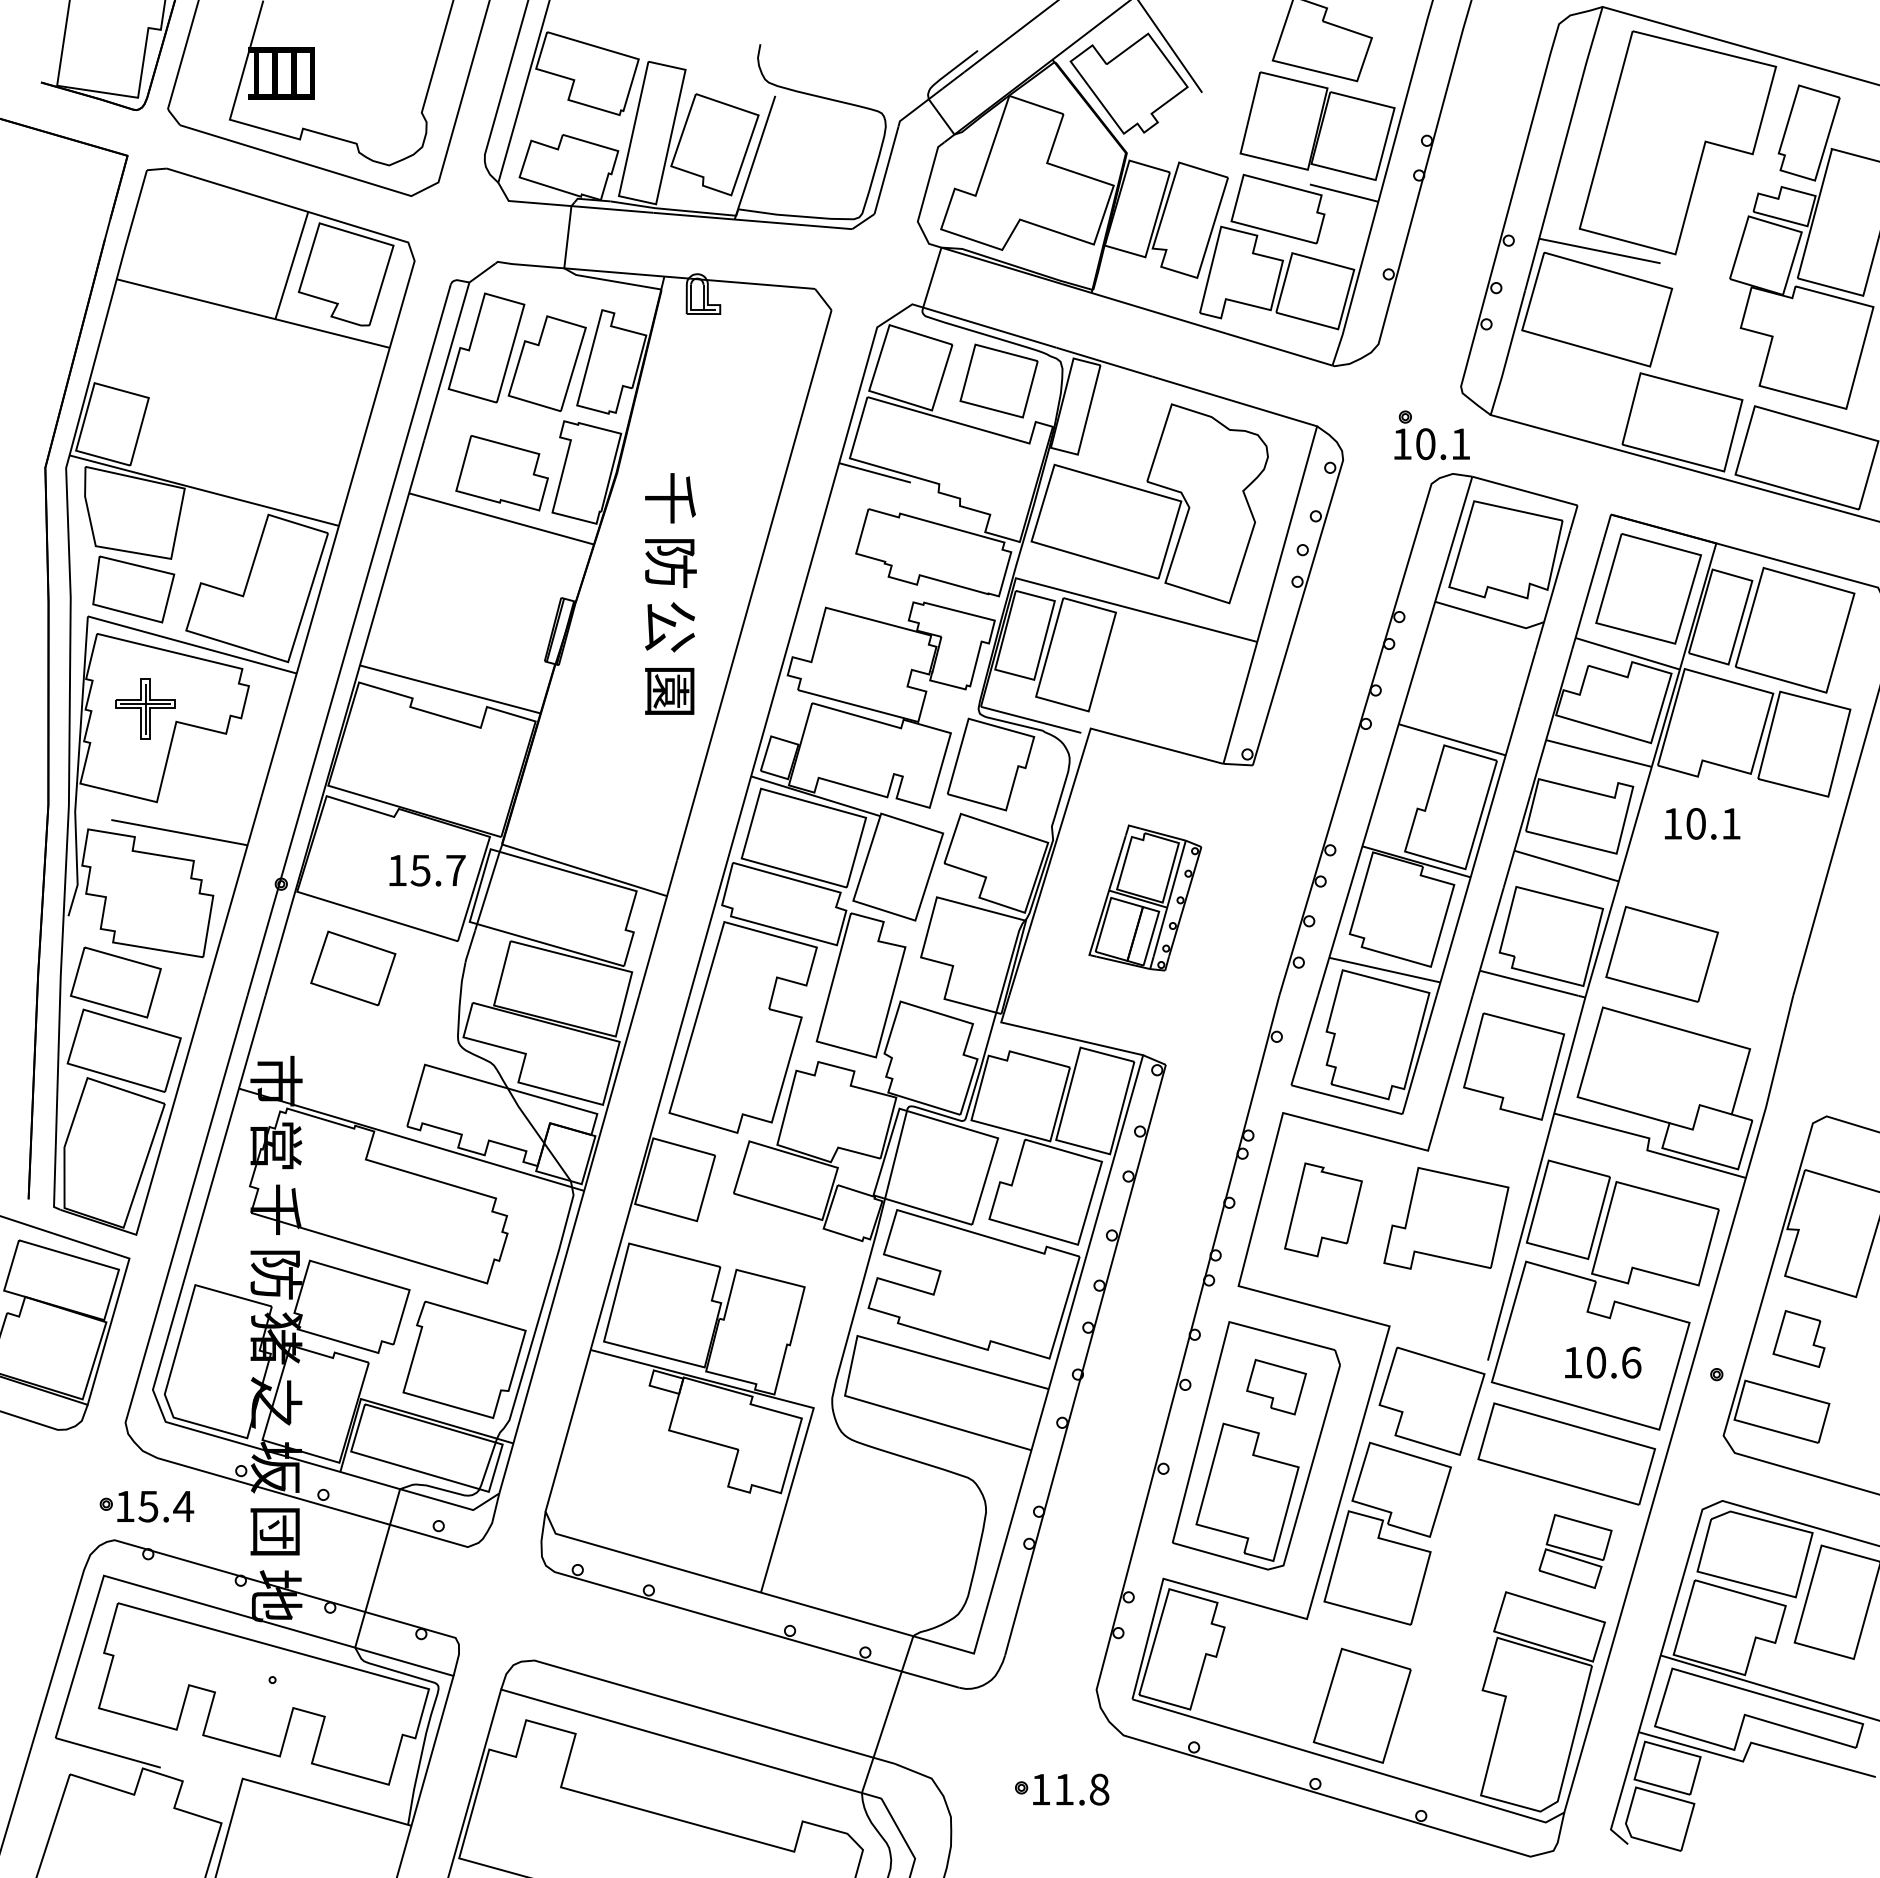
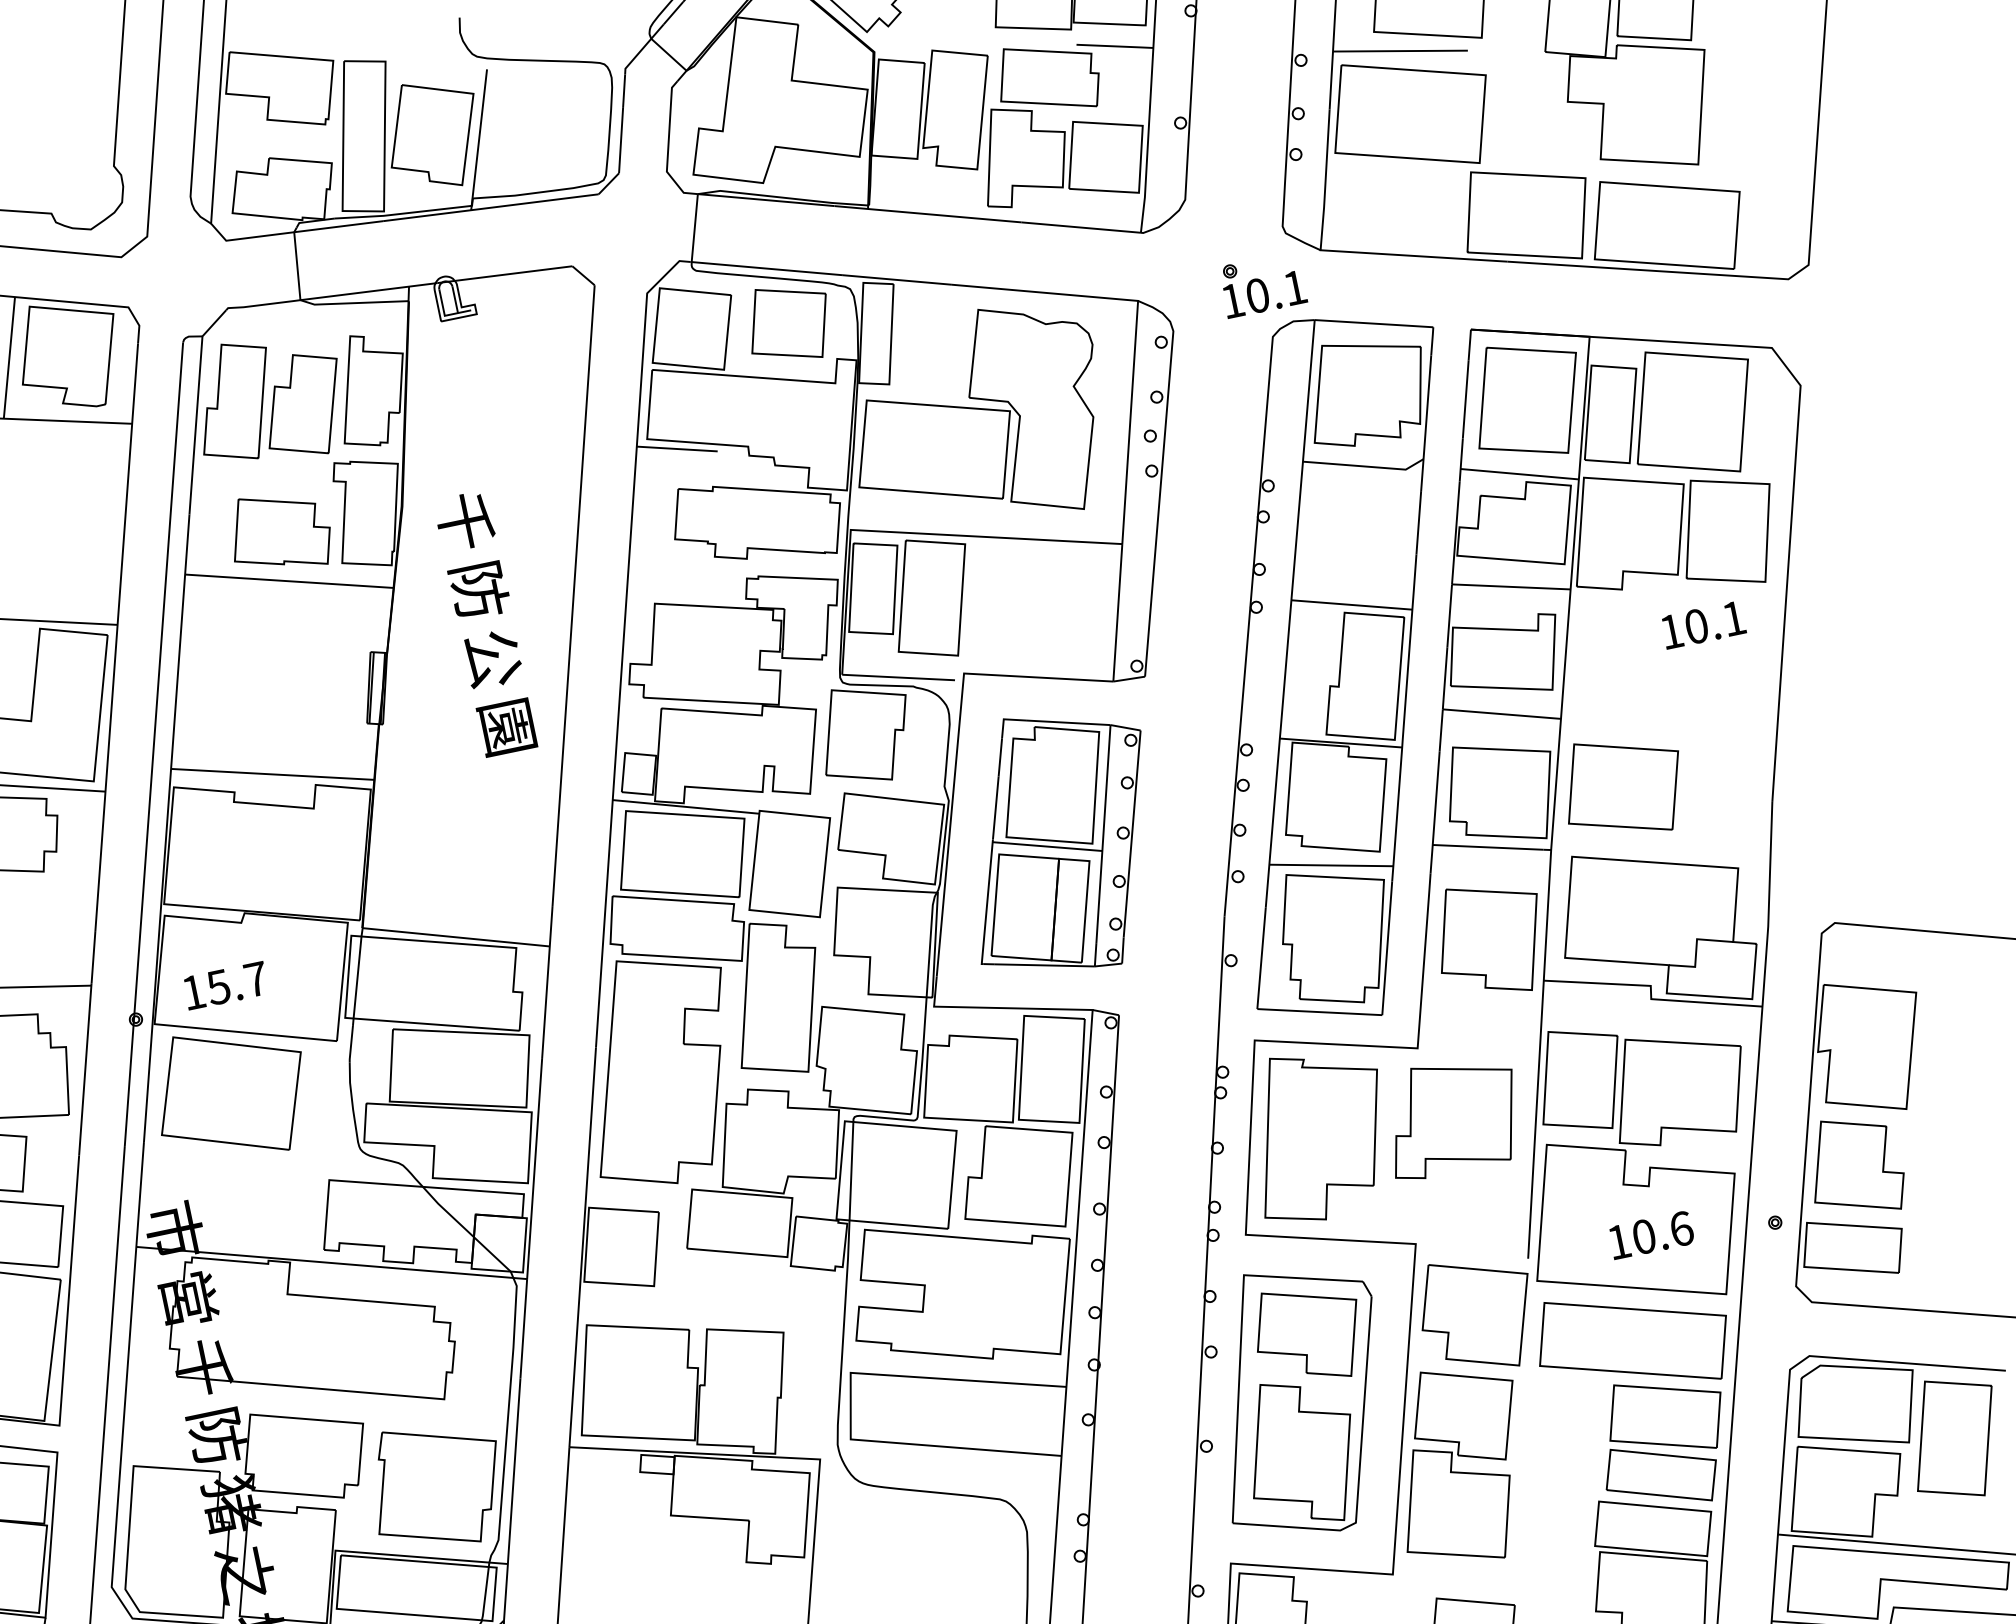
text: (1702, 823) -> (1703, 624), moved
text: (427, 870) -> (225, 985), moved
part: (1145, 897) -> (1060, 841), size x1.67
part: (353, 968) -> (231, 1093), size x1.67
part: (1323, 1209) -> (1319, 1134), size x1.67
part: (1798, 1338) -> (1854, 1166), size x1.67
part: (1276, 1386) -> (1308, 1333), size x1.67
part: (1575, 1551) -> (1664, 1442), size x1.67

